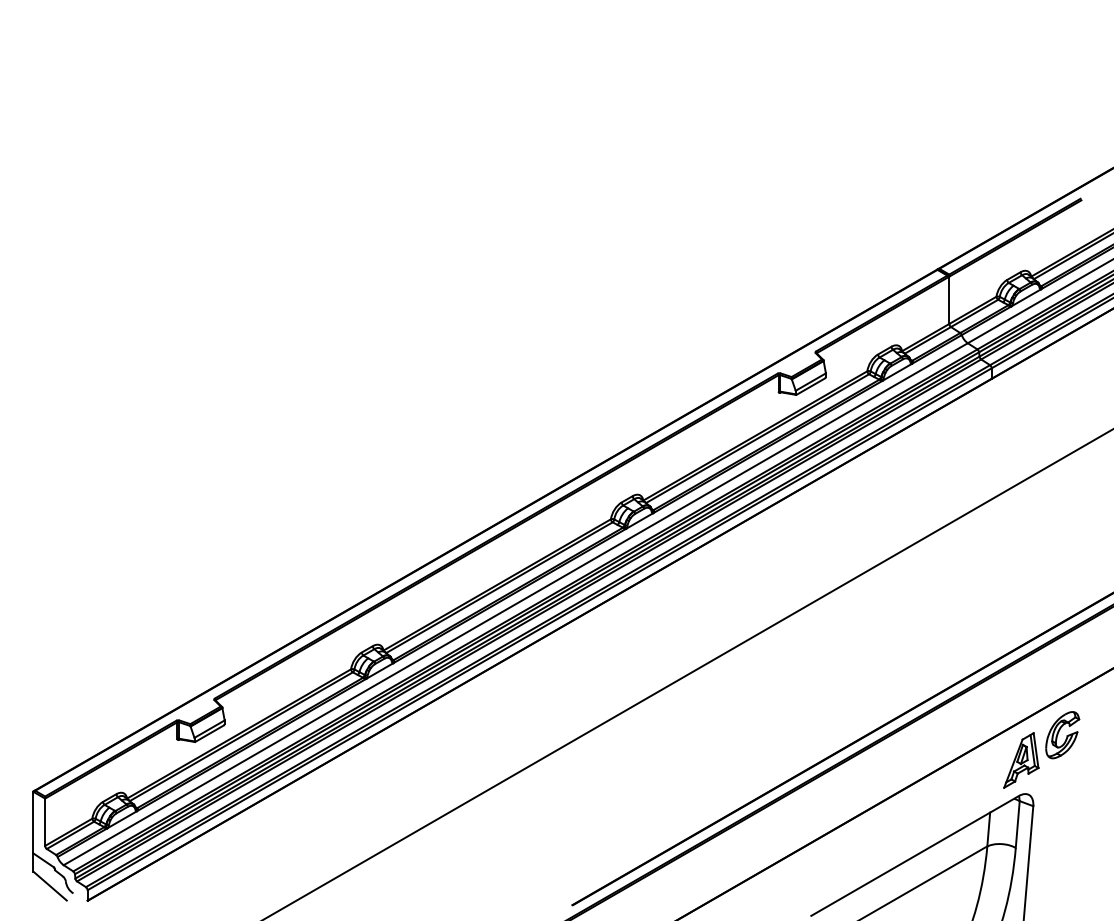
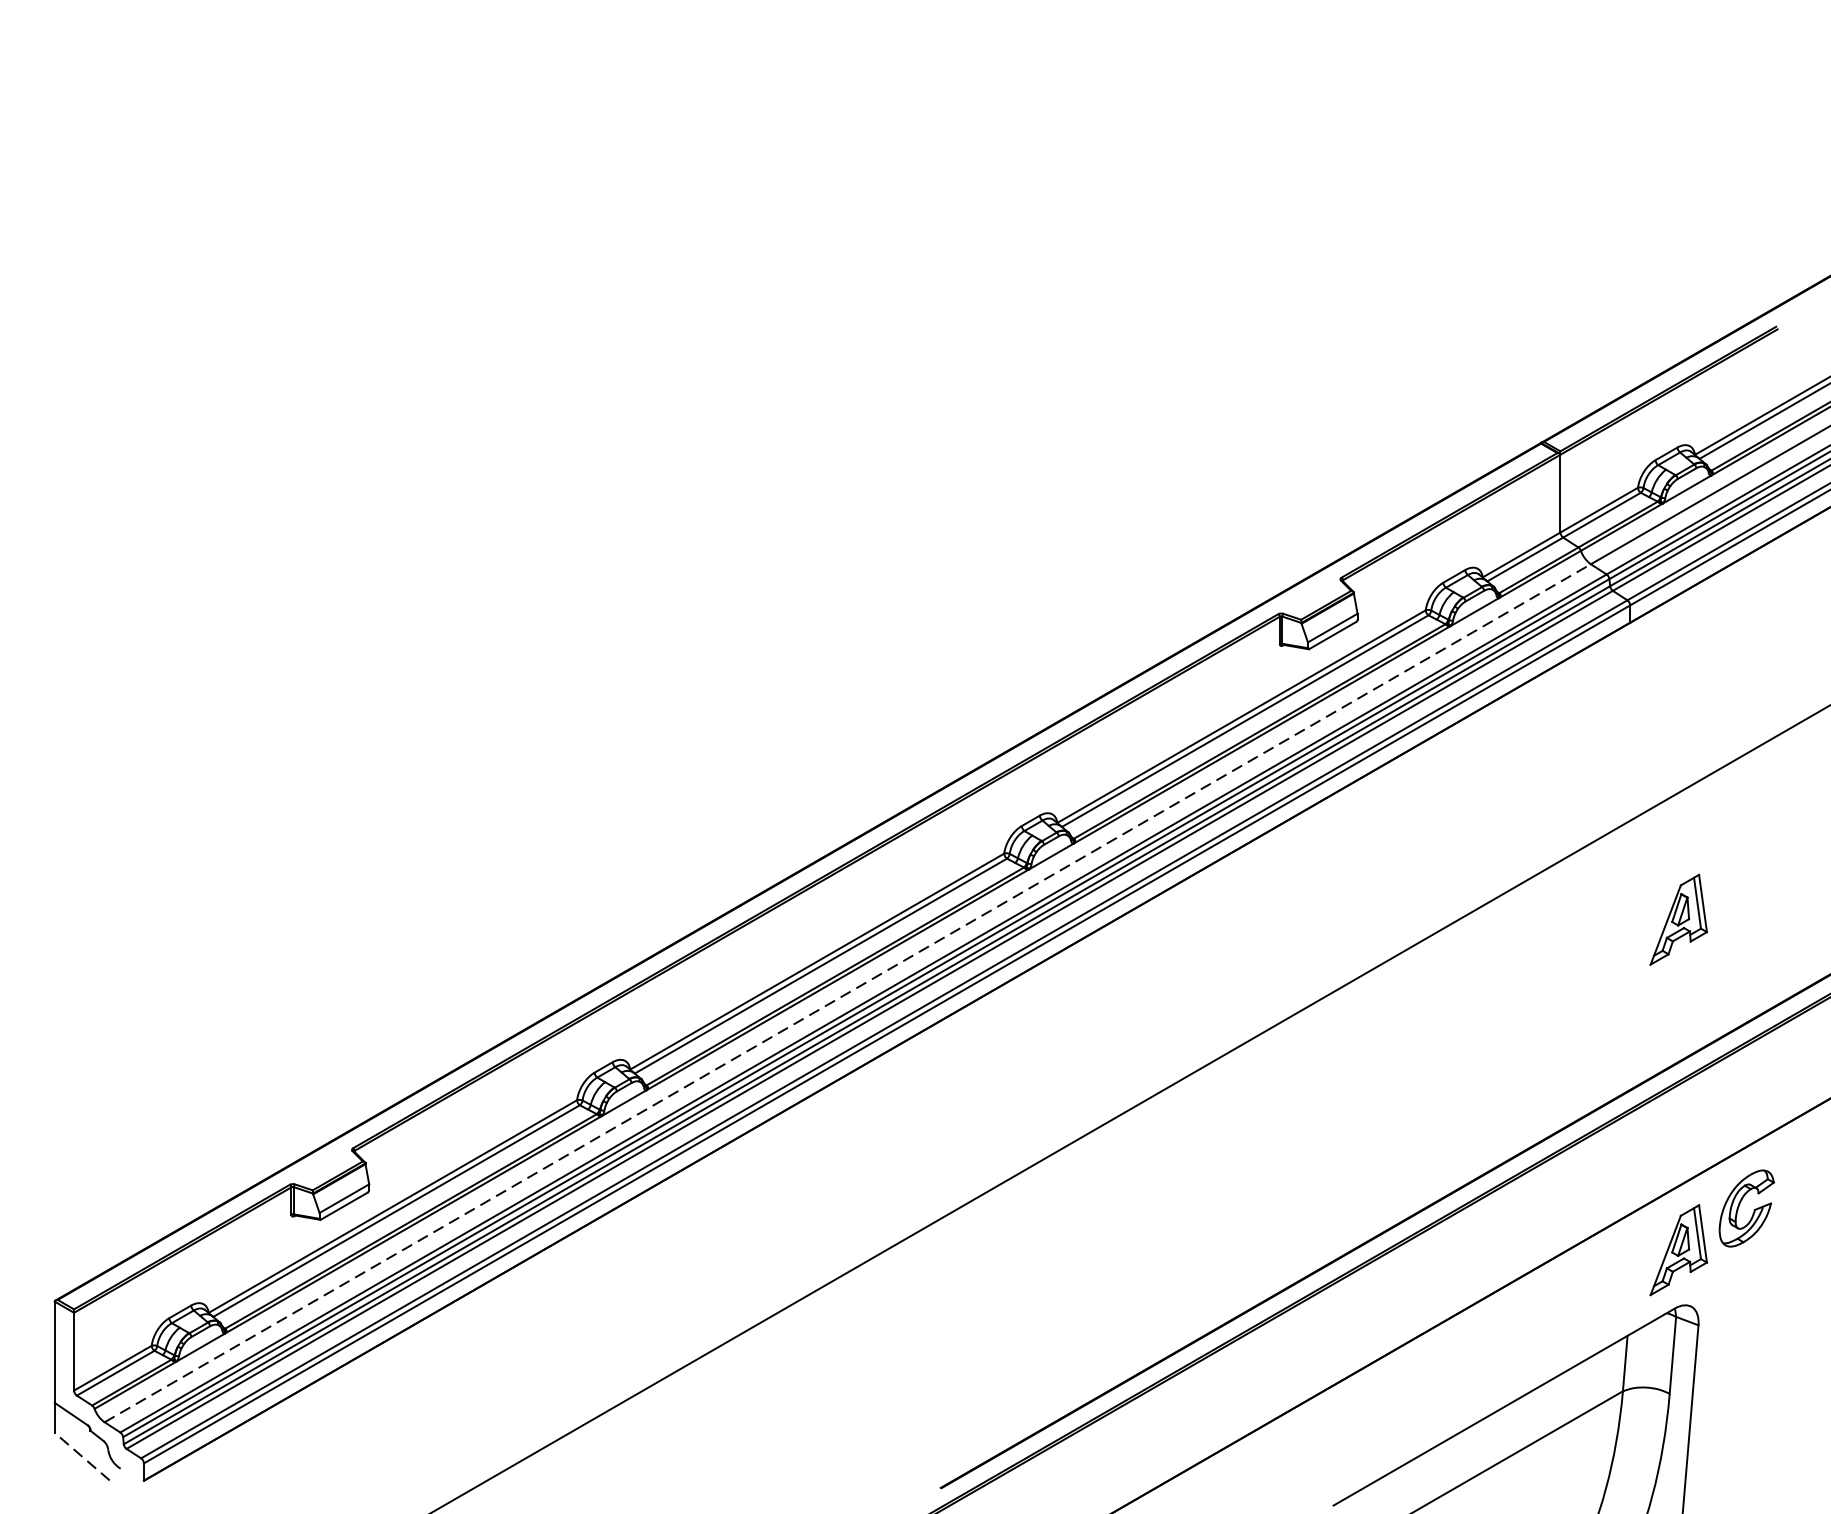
part: (1021, 559) -> (1679, 919), added
line: (515, 604) -> (847, 993), solid -> dashed
line: (49, 885) -> (81, 1455), solid -> dashed

